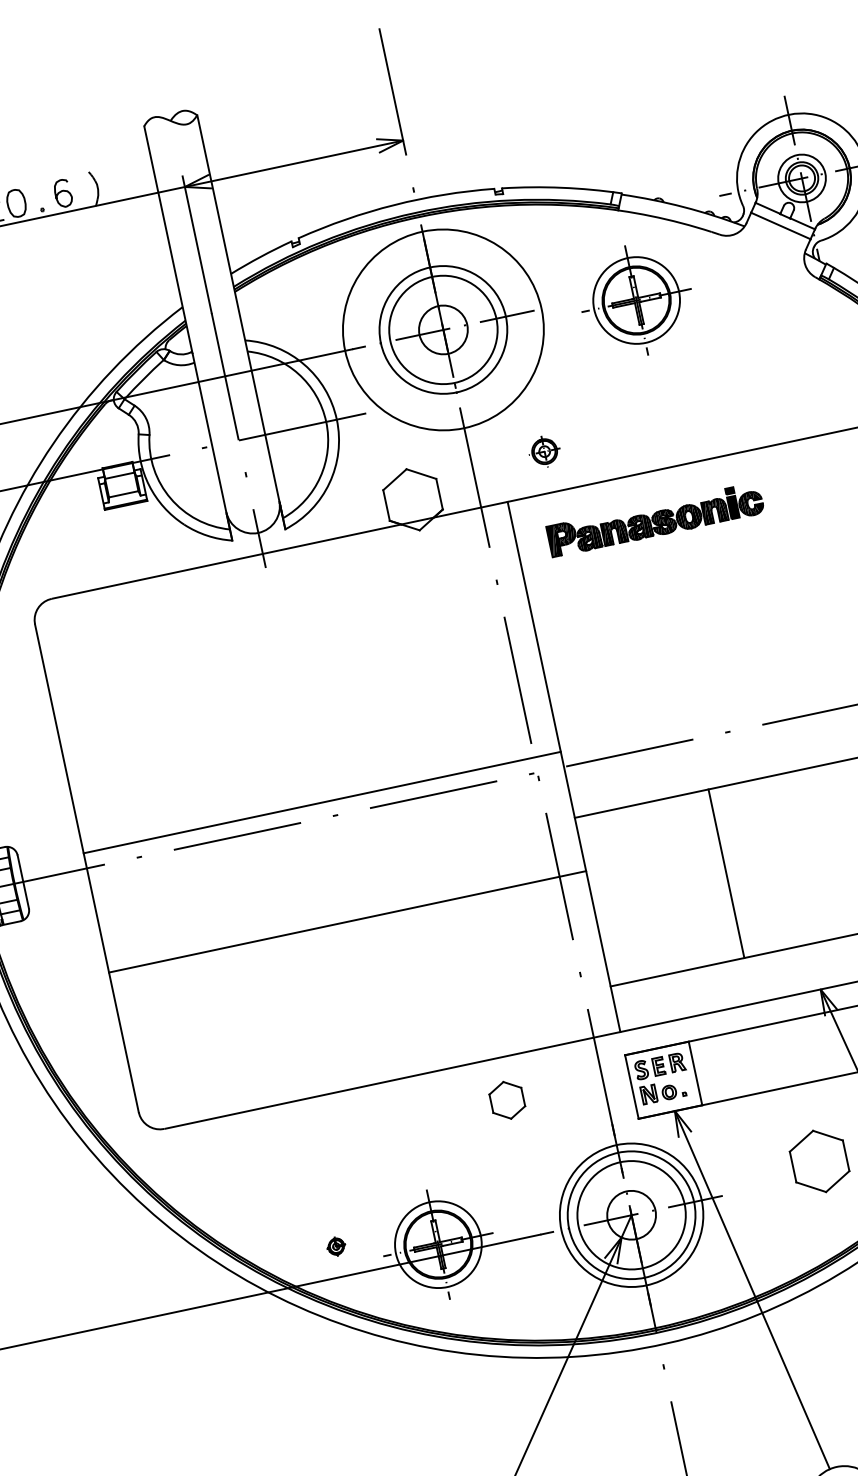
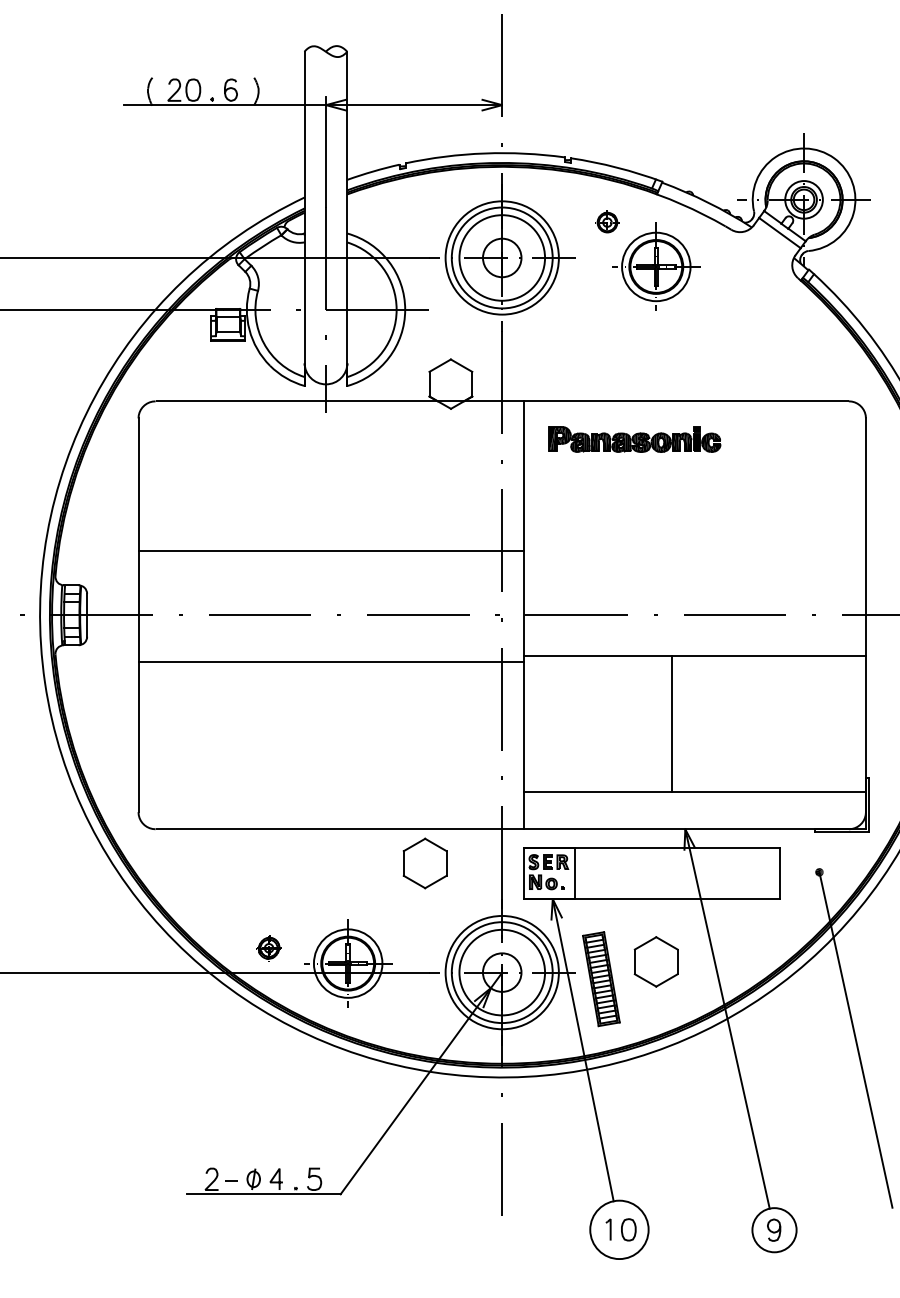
circle: (442, 329) -> (501, 257), size x0.71
part: (544, 450) -> (607, 221), moved
line: (321, 803) -> (330, 551), moved
line: (726, 873) -> (671, 724), moved
line: (346, 922) -> (330, 662), moved
part: (506, 1100) -> (424, 863), size x1.67
part: (756, 1197) -> (601, 979), added
part: (335, 1246) -> (268, 948), size x1.67

